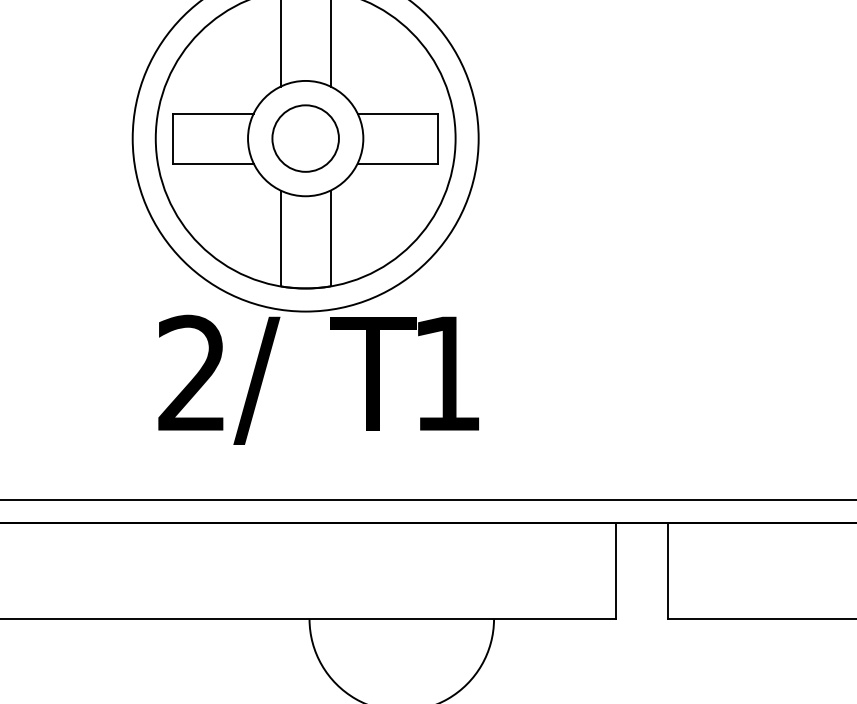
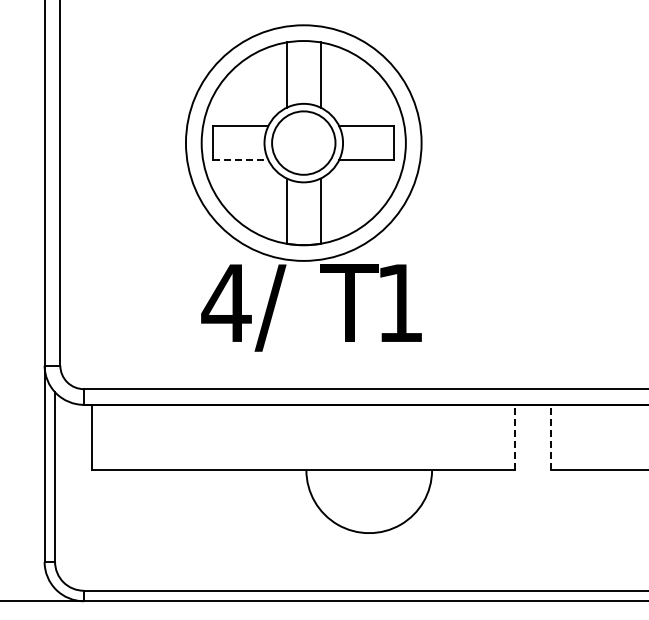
circle: (305, 137) -> (303, 142), size x1.4
line: (214, 164) -> (241, 160), solid -> dashed
text: (192, 372) -> (226, 302), 2 -> 4
line: (616, 570) -> (515, 437), solid -> dashed
line: (667, 570) -> (550, 437), solid -> dashed

